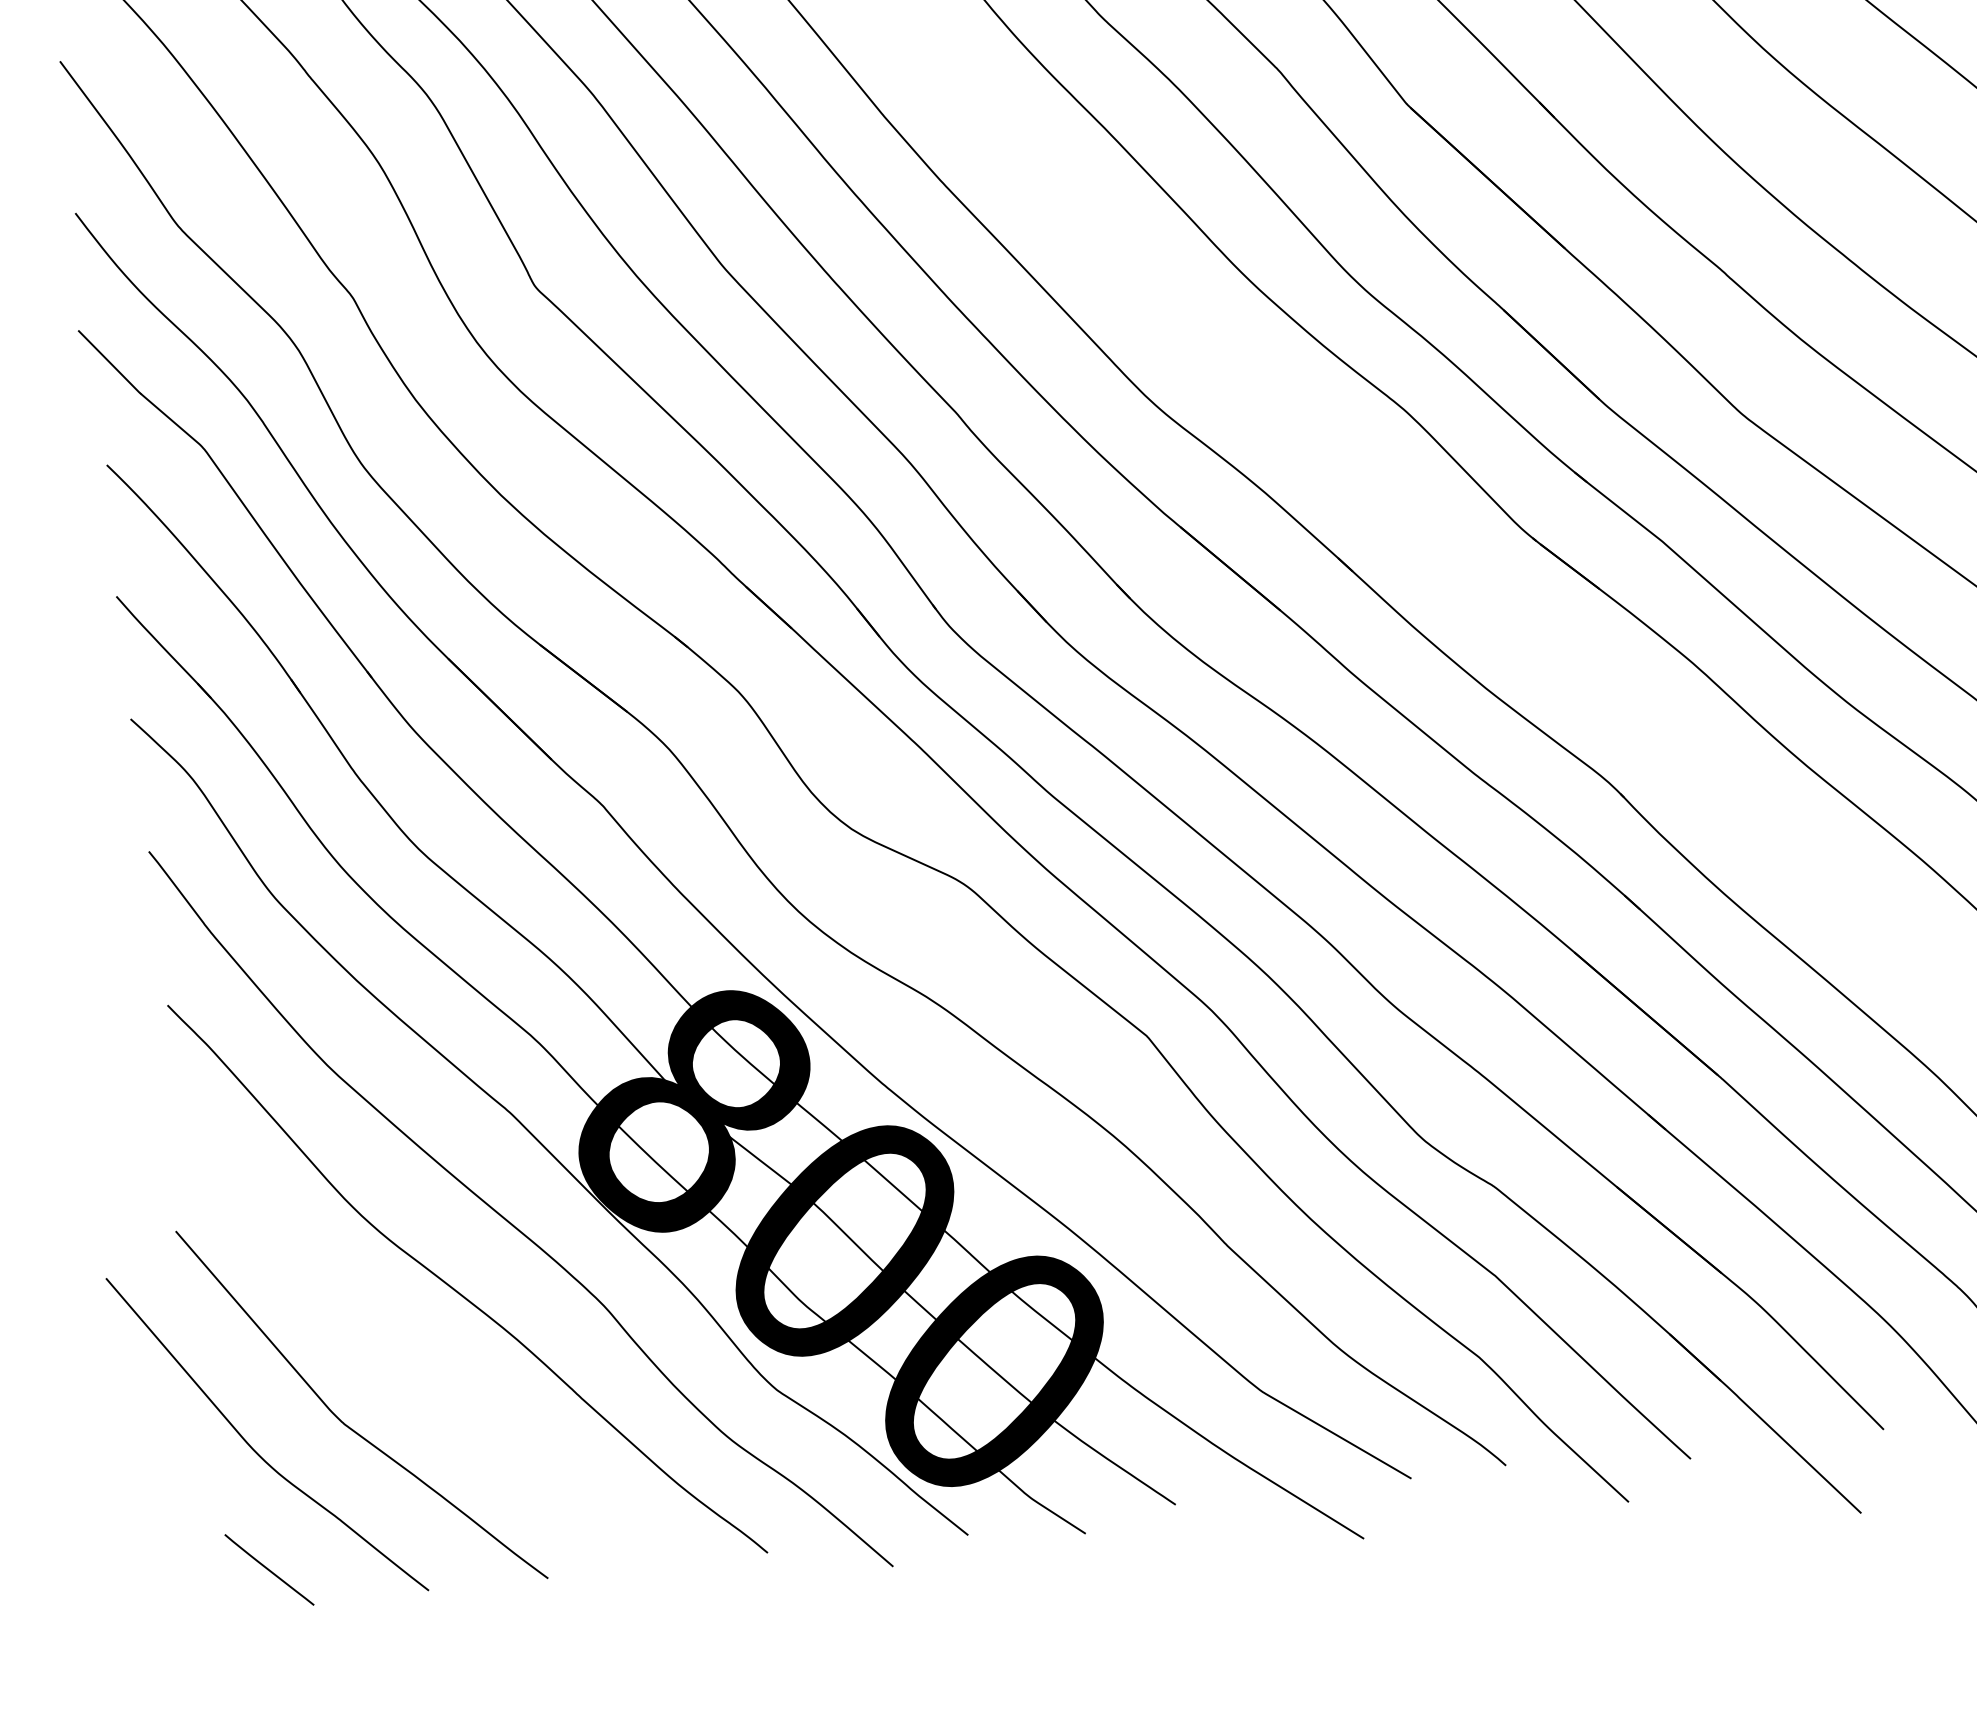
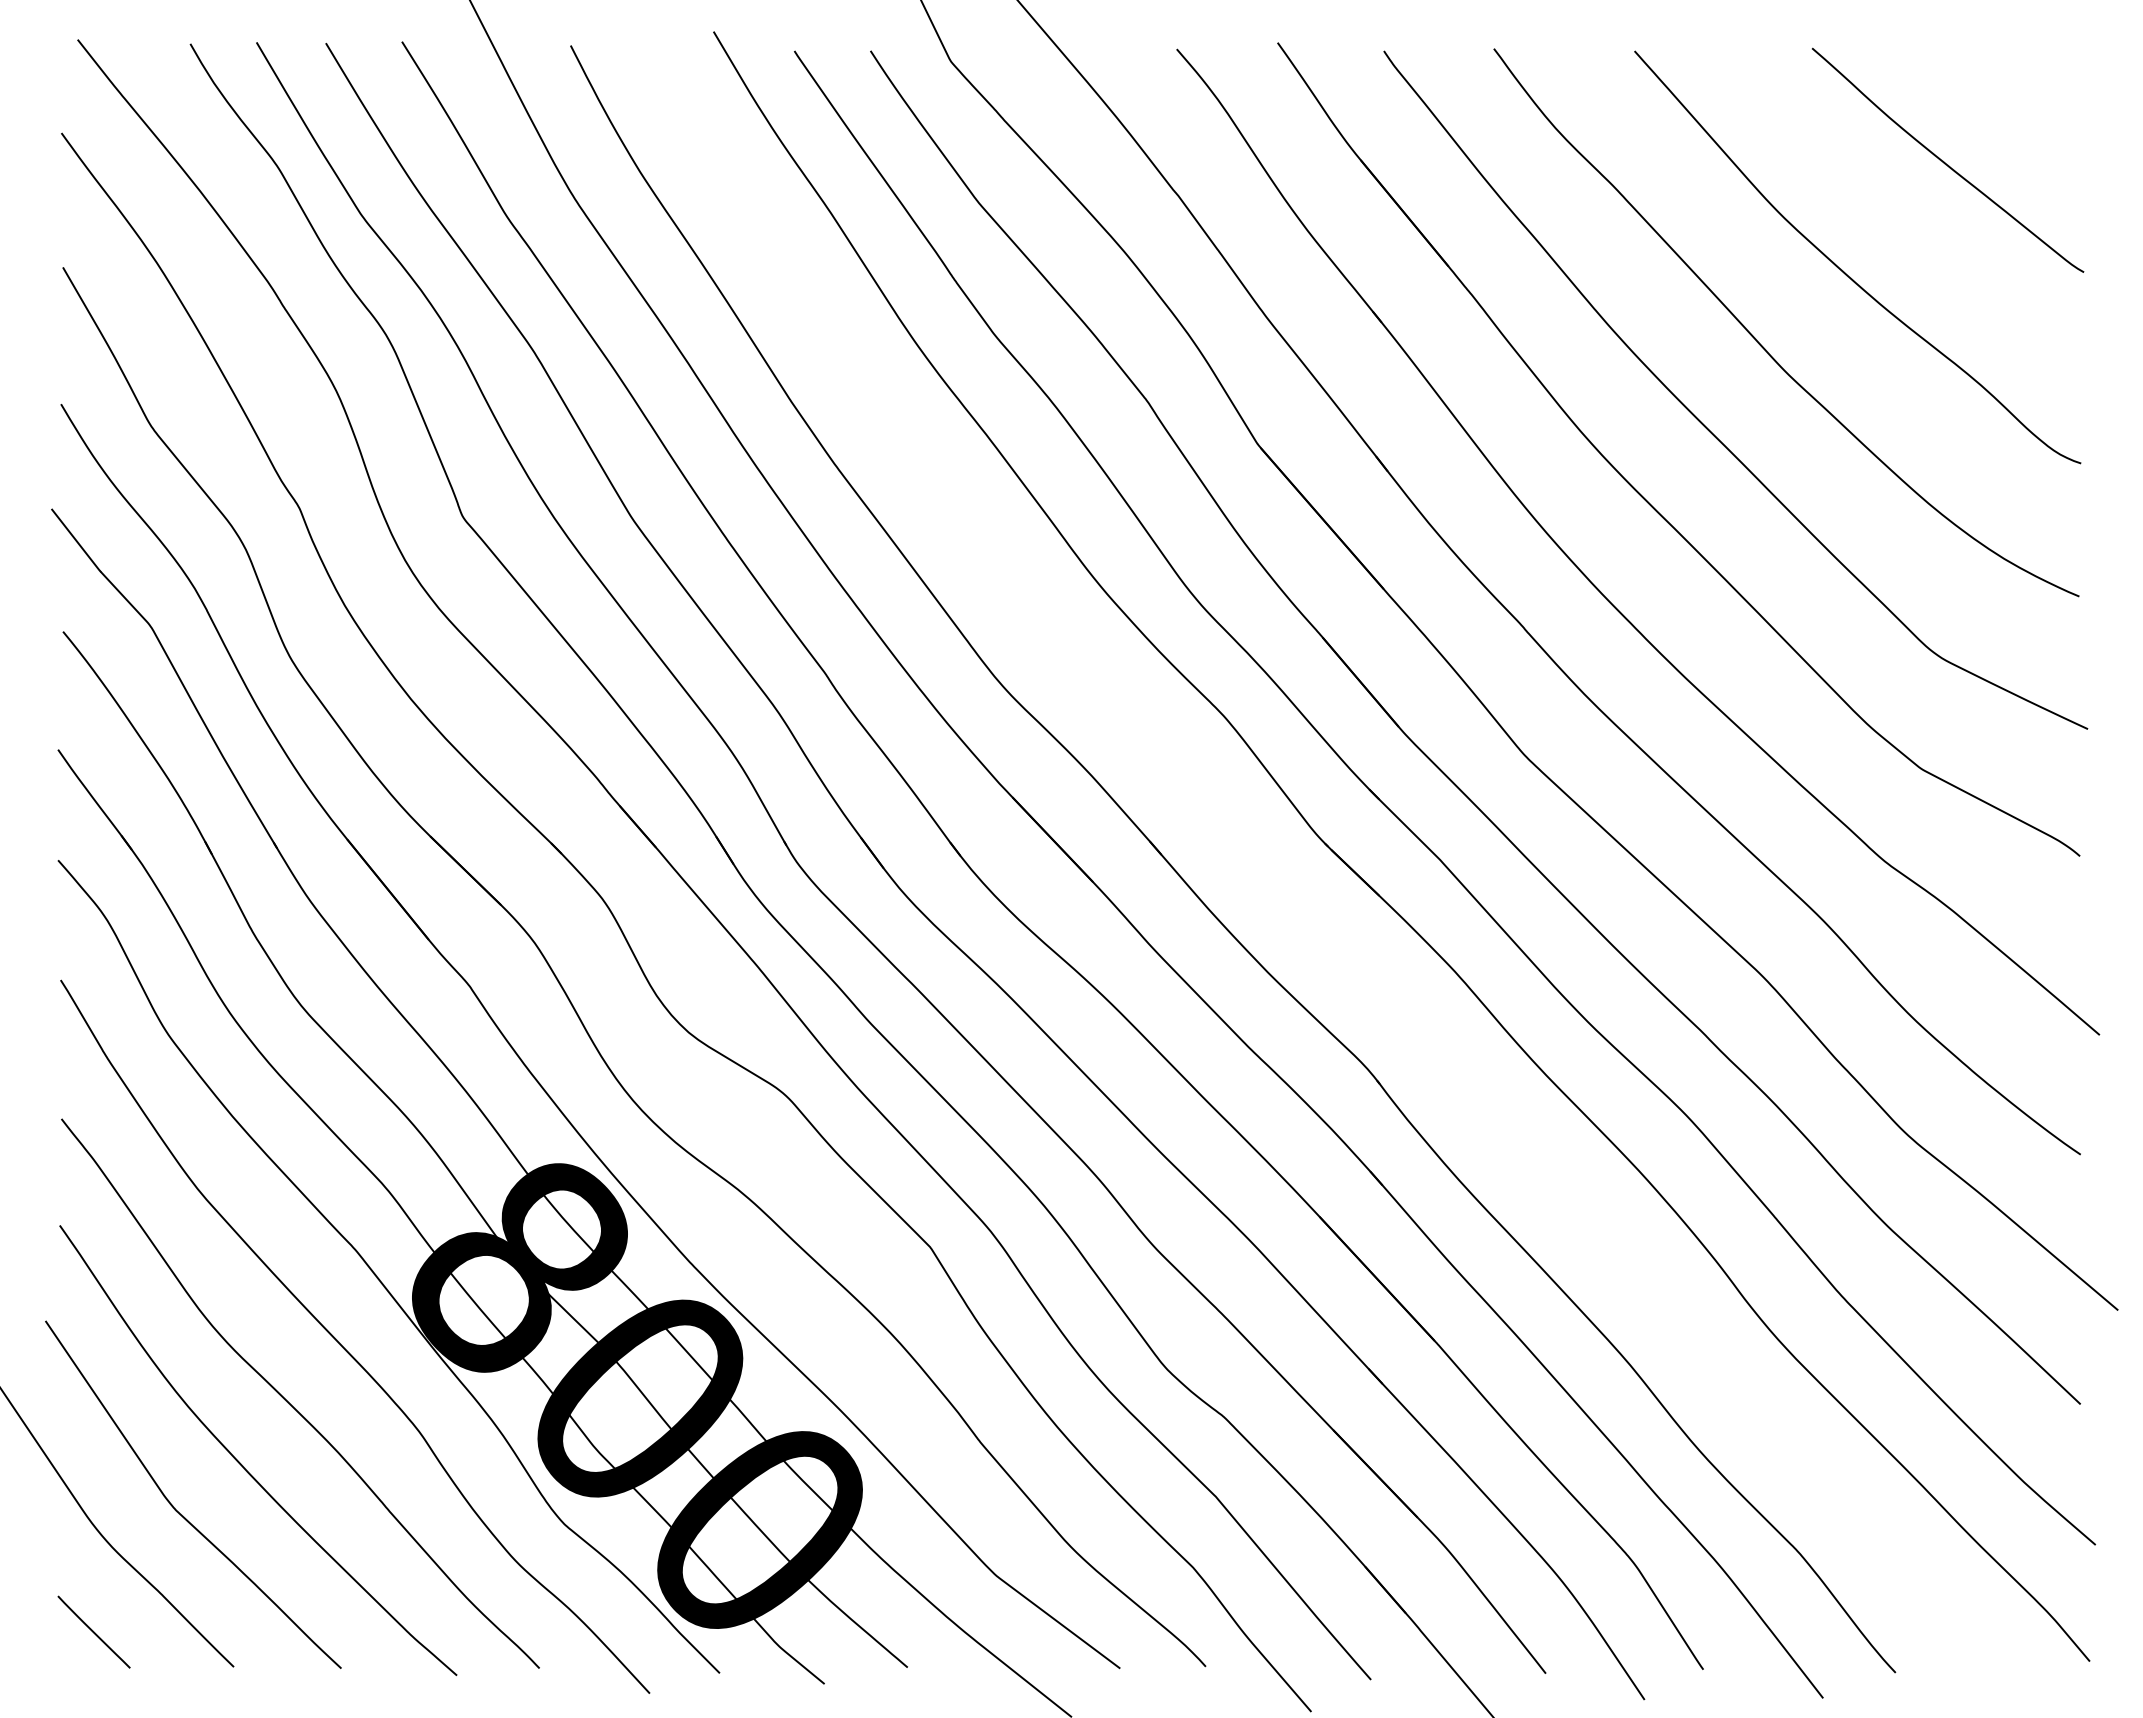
curve: (413, 1366) -> (243, 1465), added

